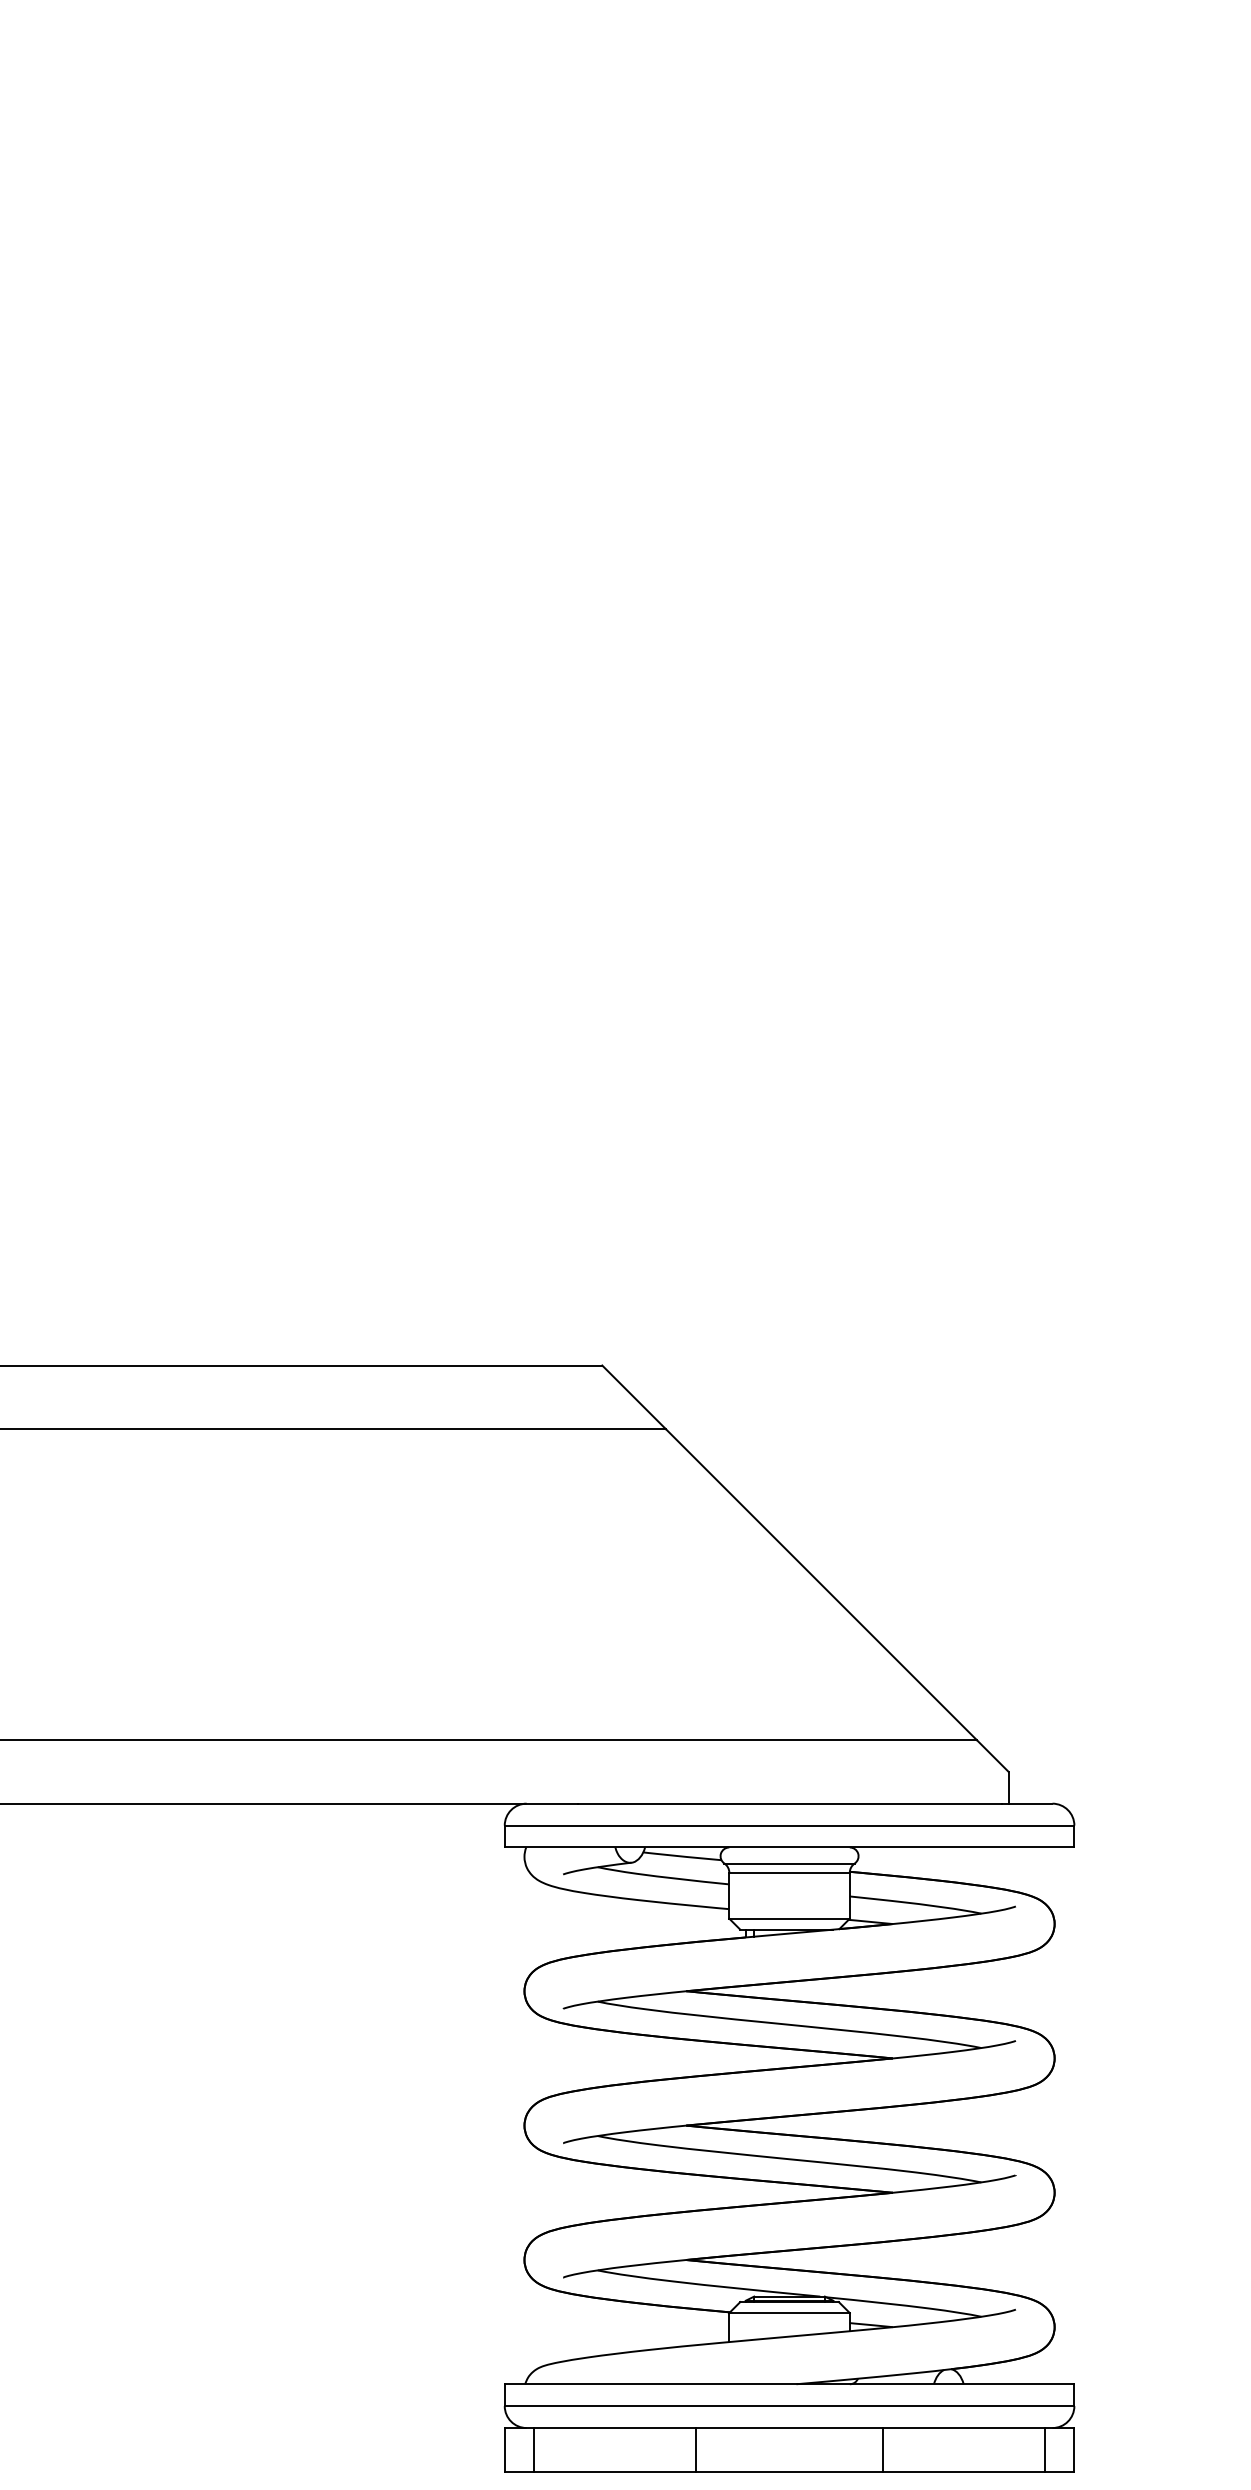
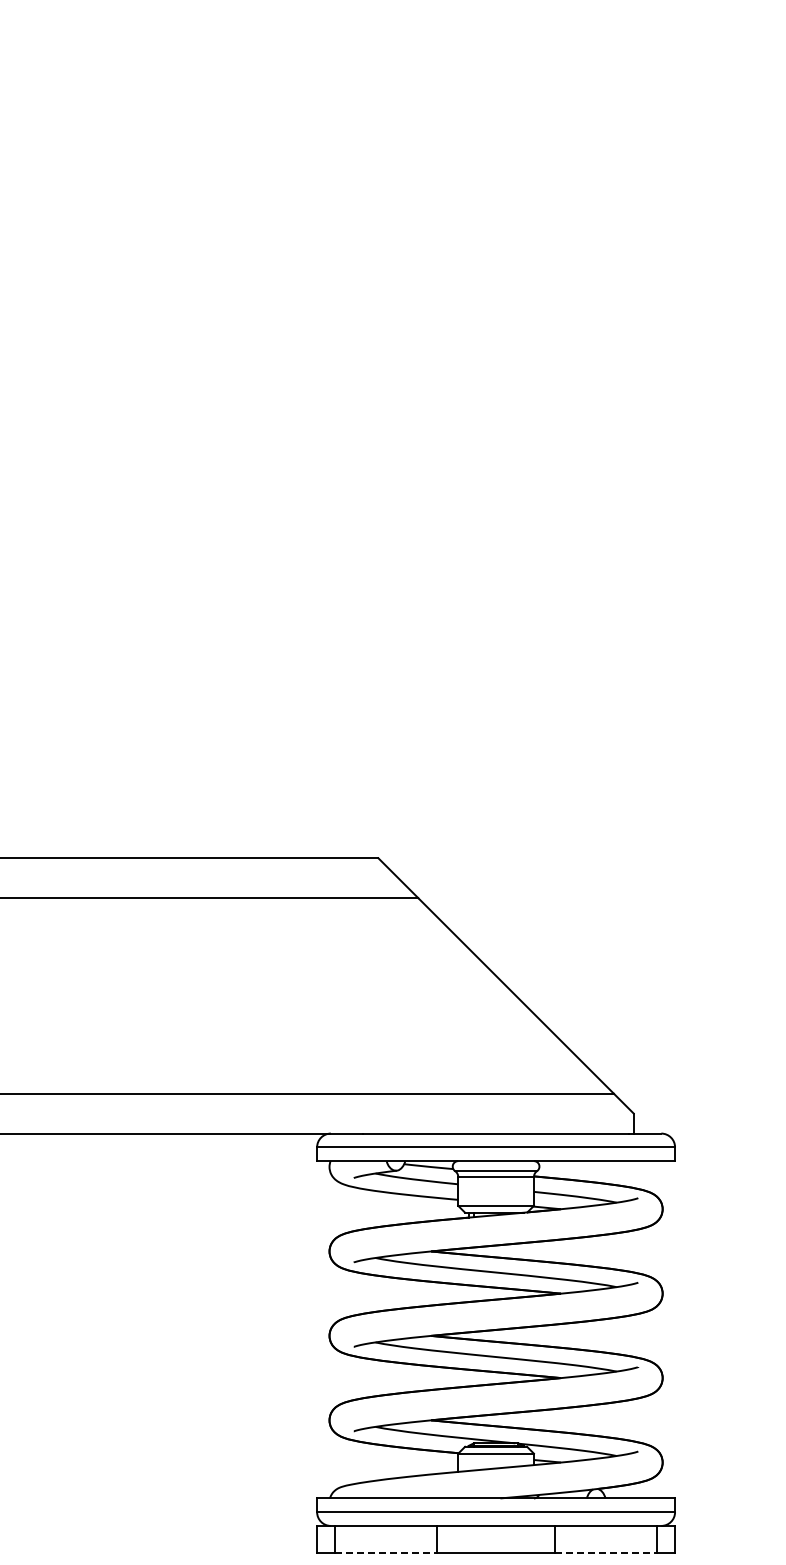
line: (615, 2471) -> (386, 1553), solid -> dashed
line: (965, 2471) -> (606, 1553), solid -> dashed

